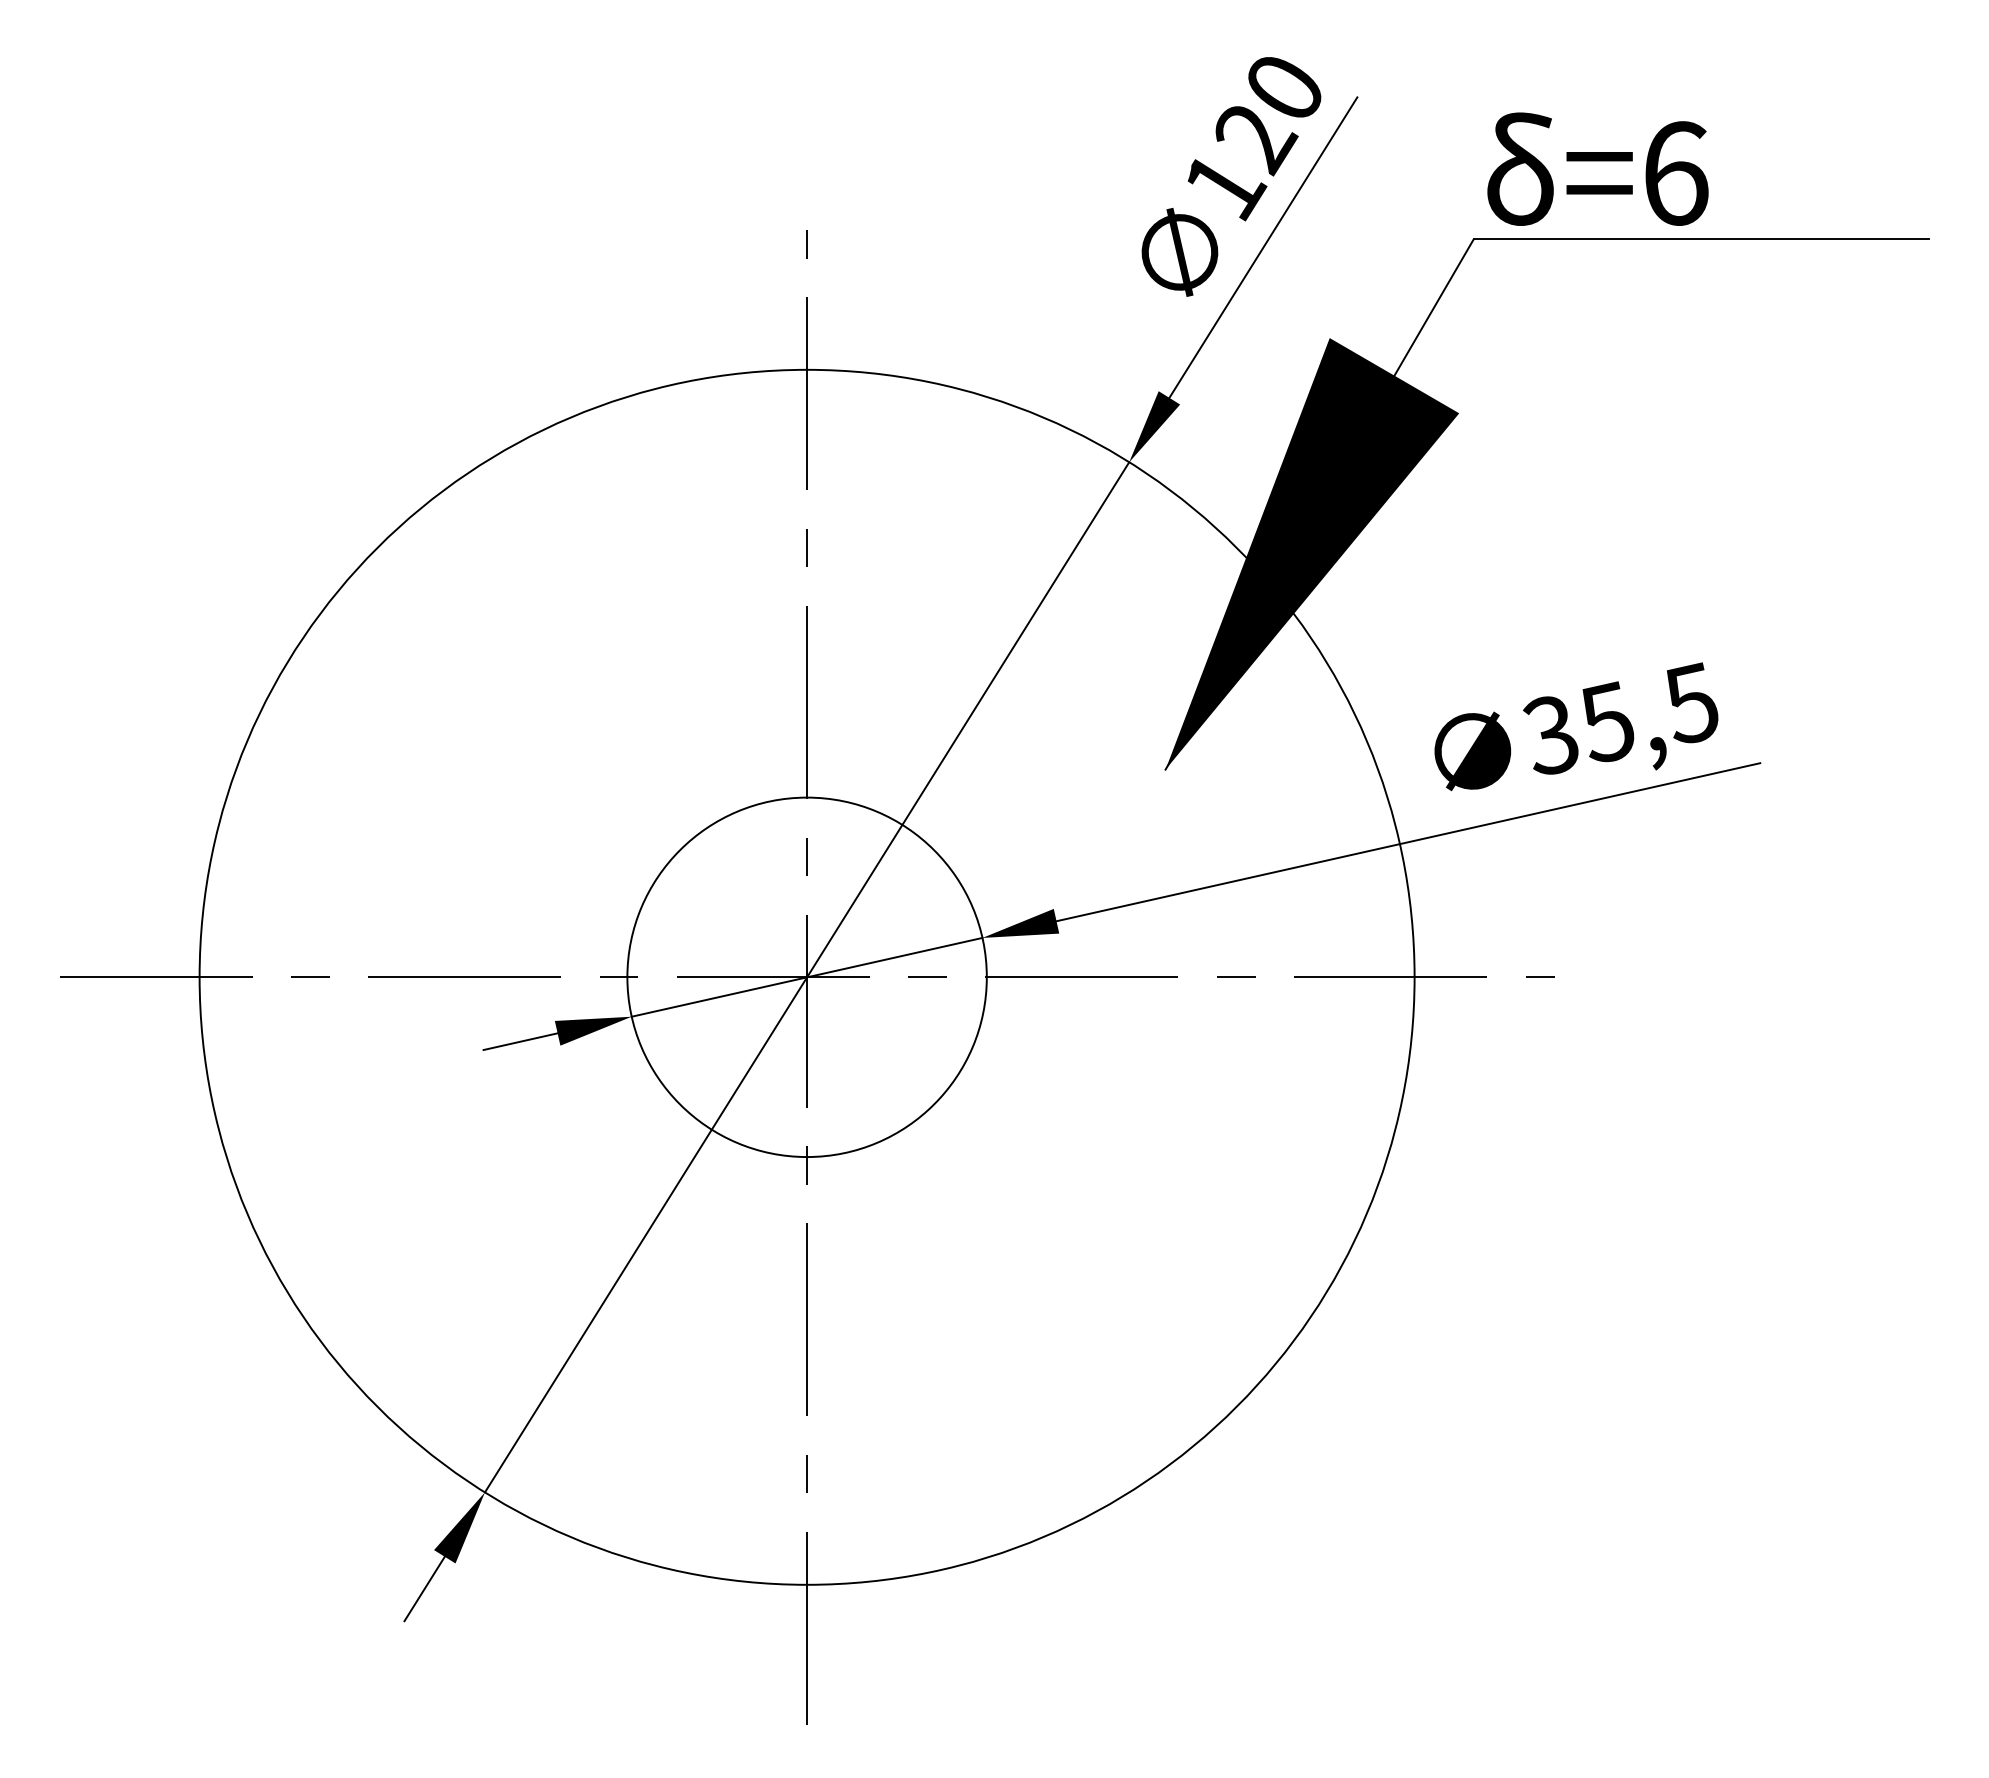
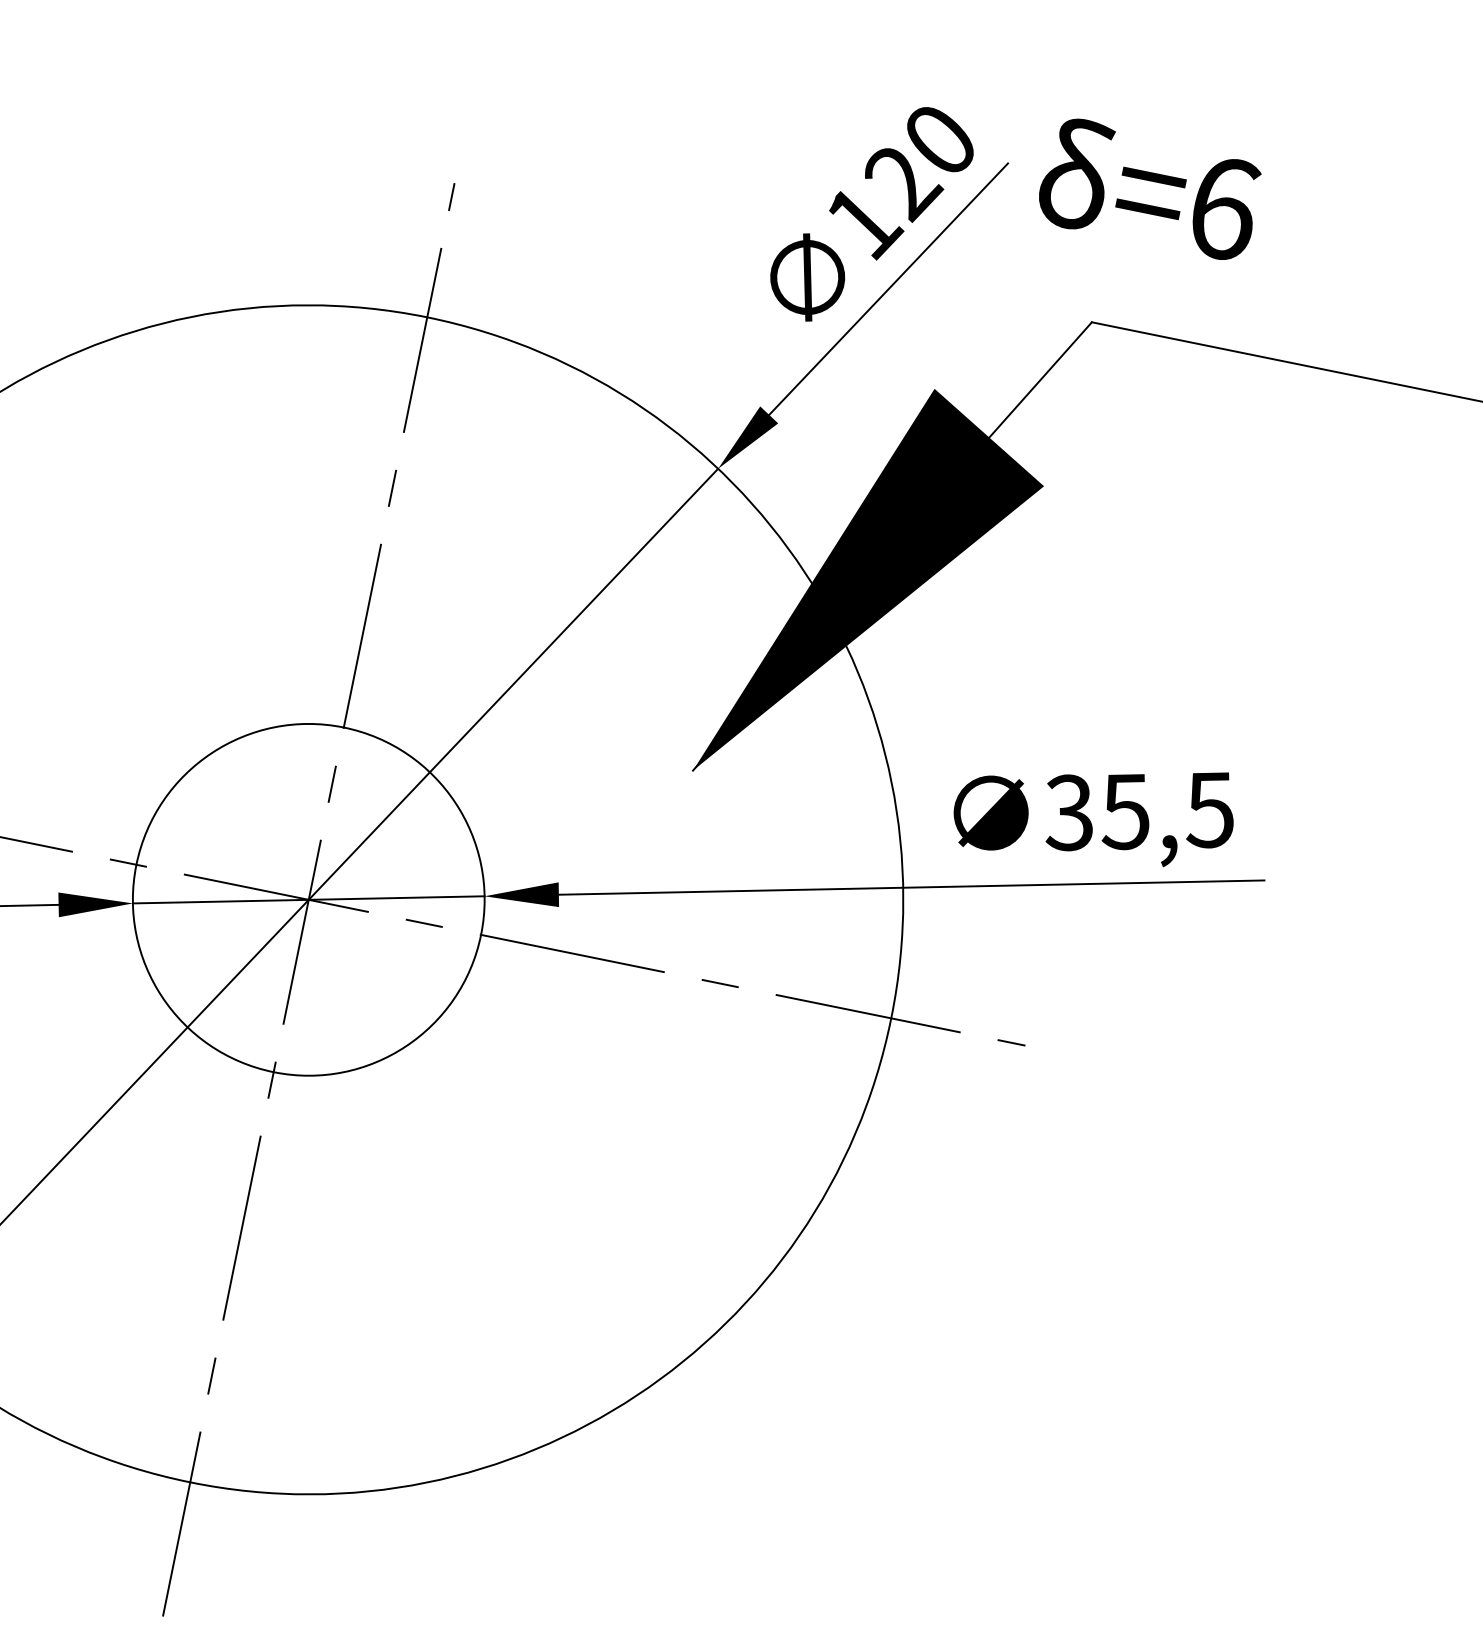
text: (1597, 168) -> (1149, 188), moved

